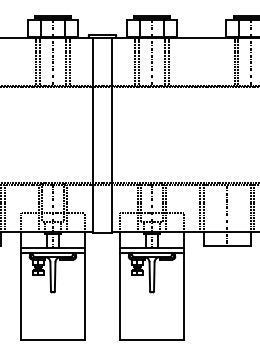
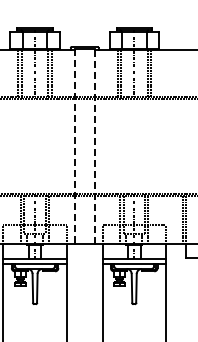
line: (92, 135) -> (74, 147), solid -> dashed
line: (112, 135) -> (94, 147), solid -> dashed

